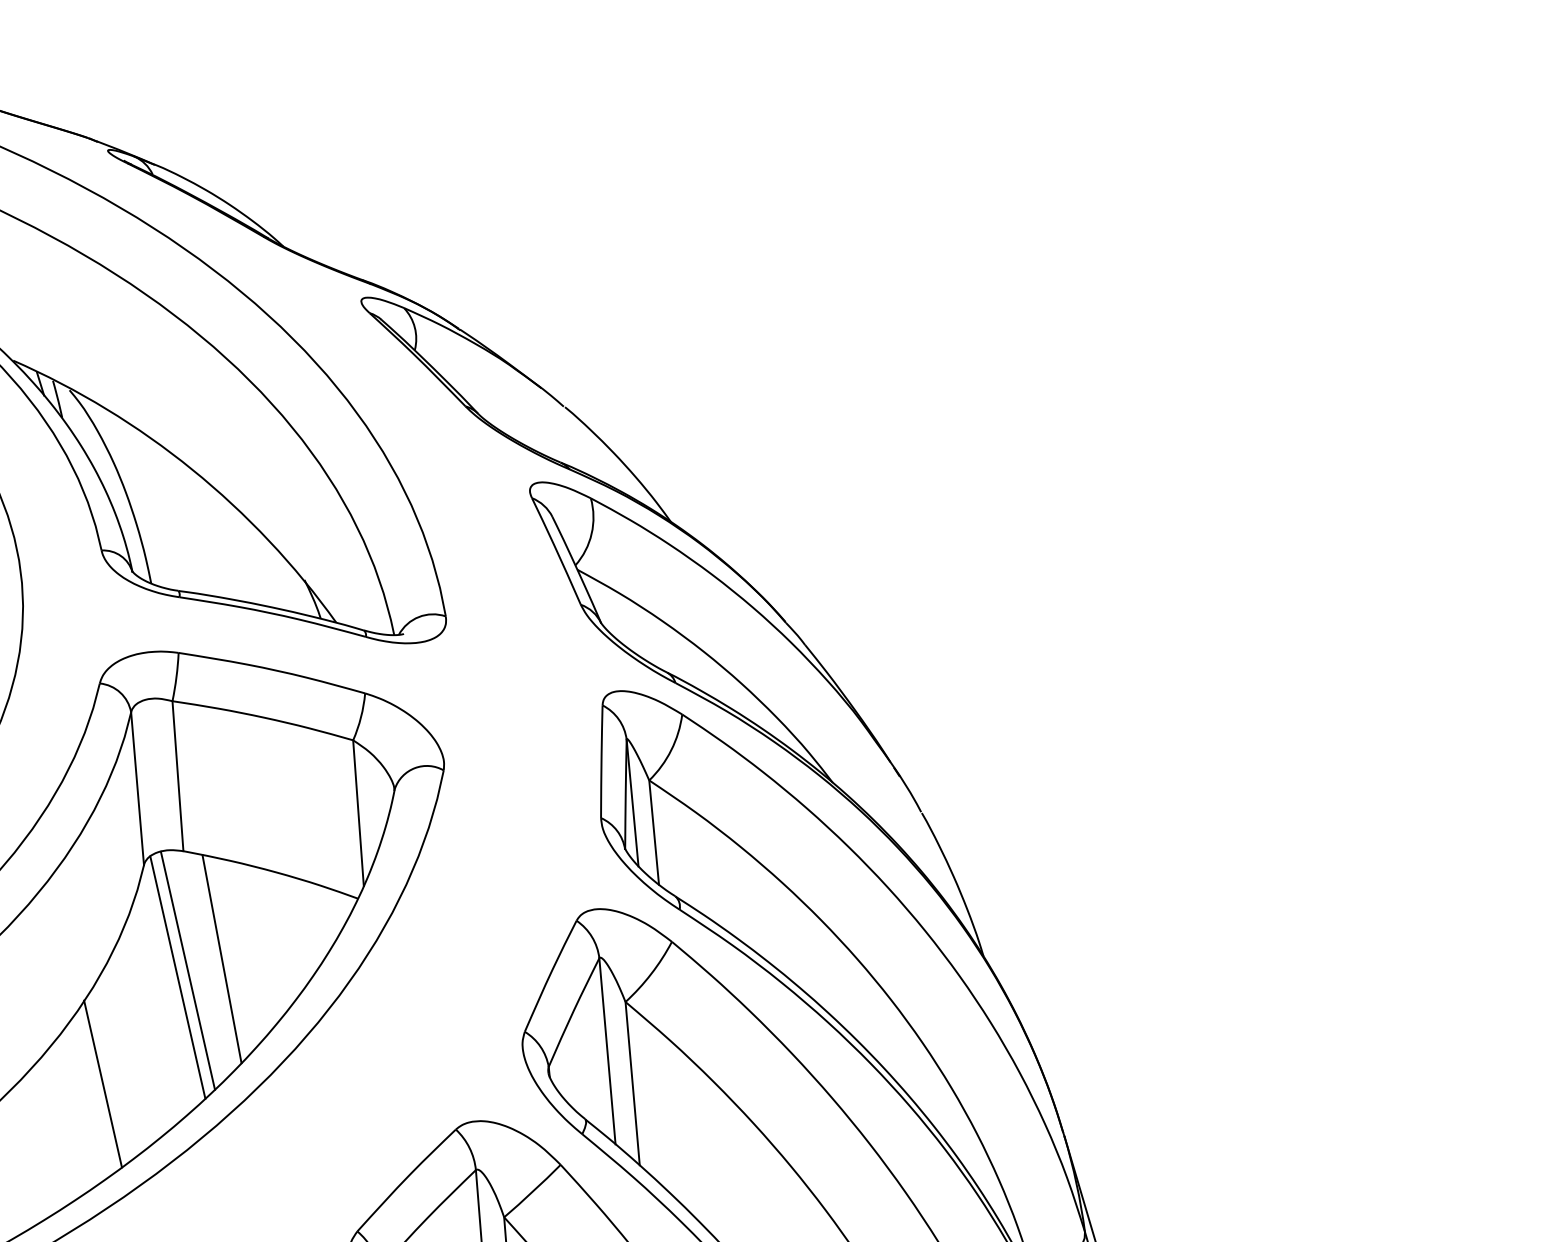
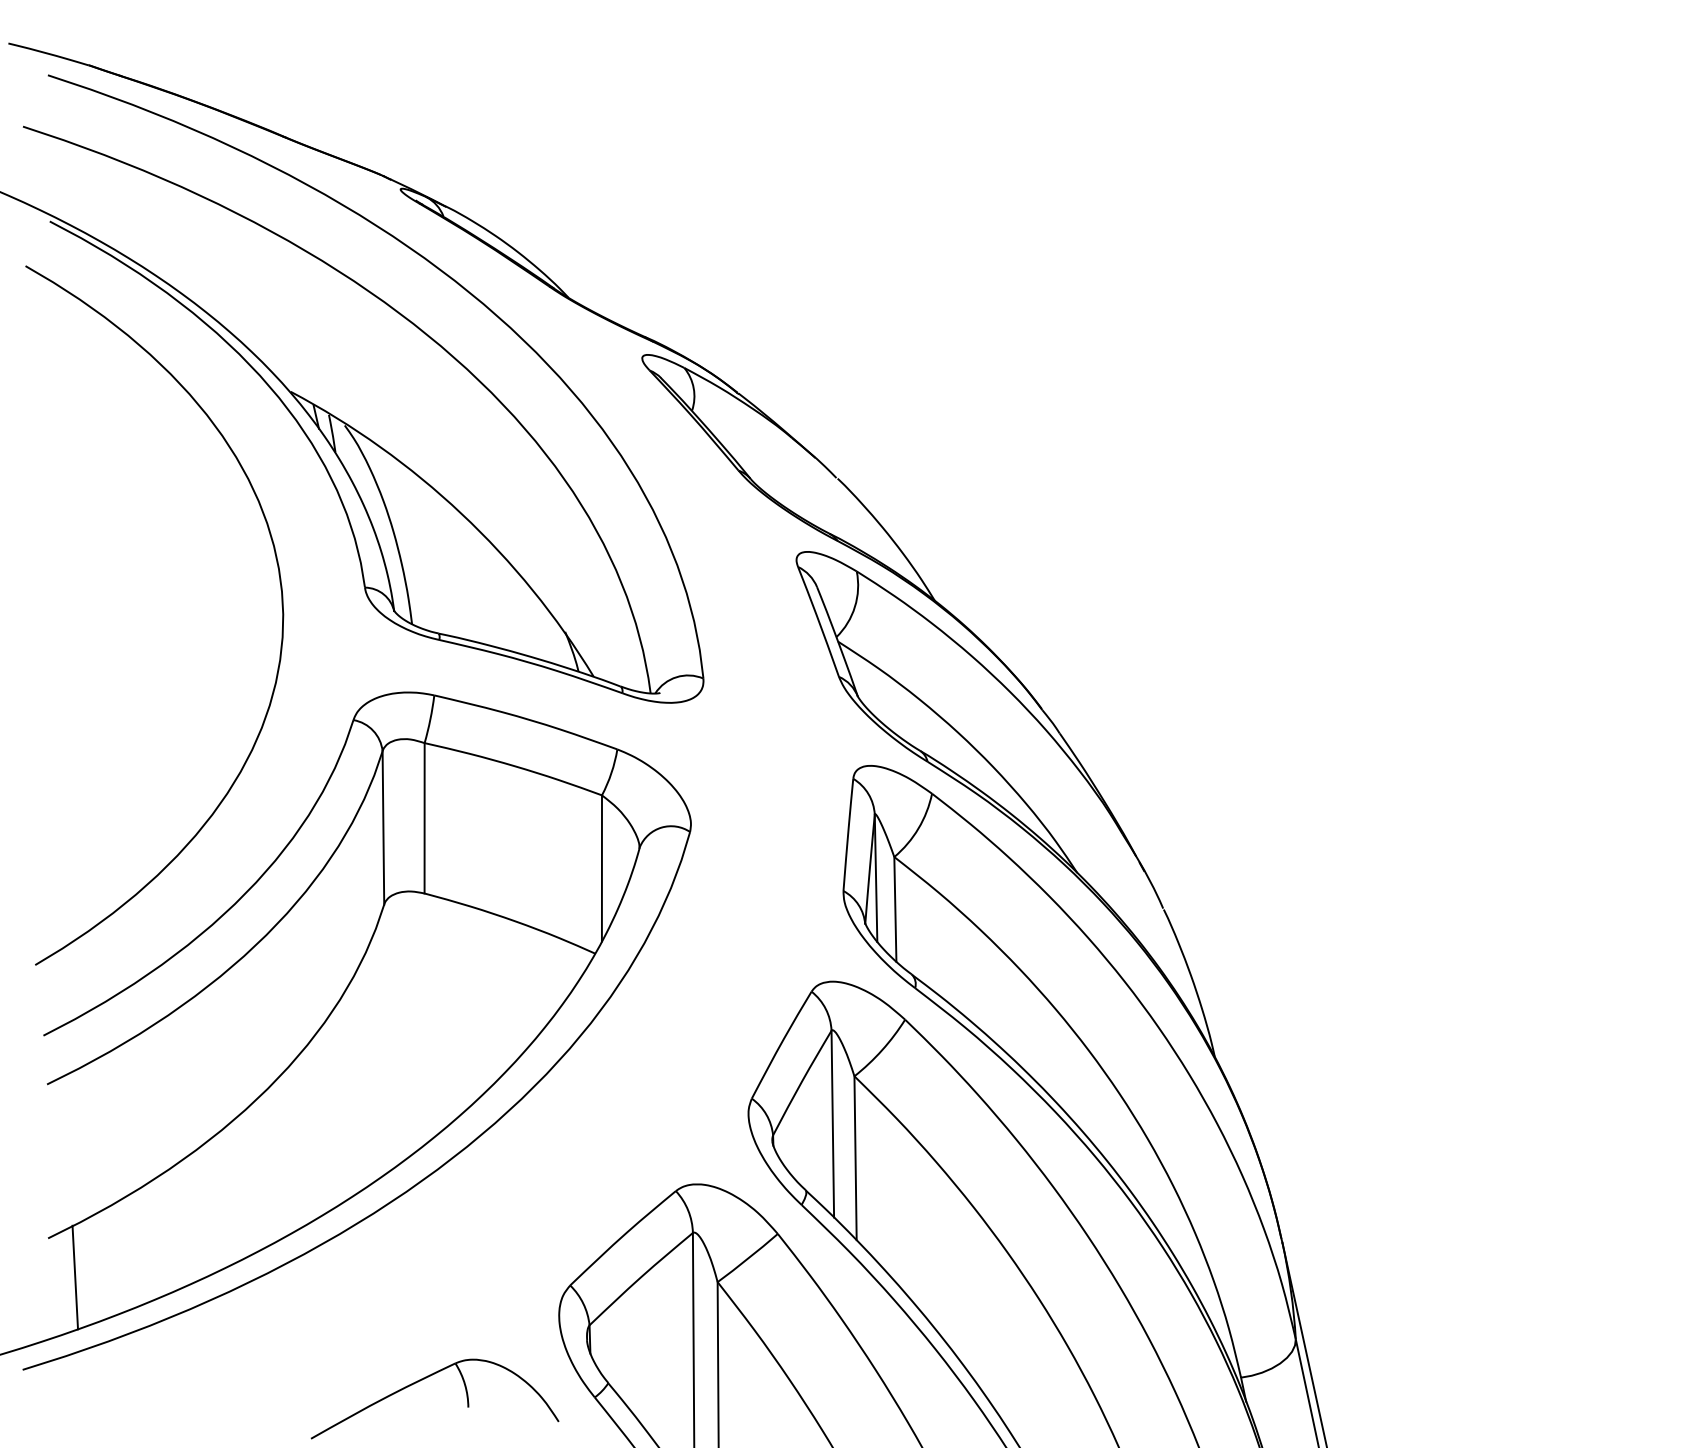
line: (222, 958) -> (455, 1003), removed
line: (188, 970) -> (420, 1012), removed
line: (177, 976) -> (409, 1018), removed
line: (103, 1083) -> (327, 1119), removed

